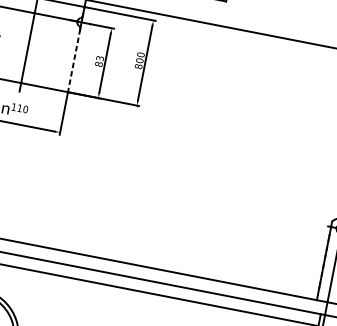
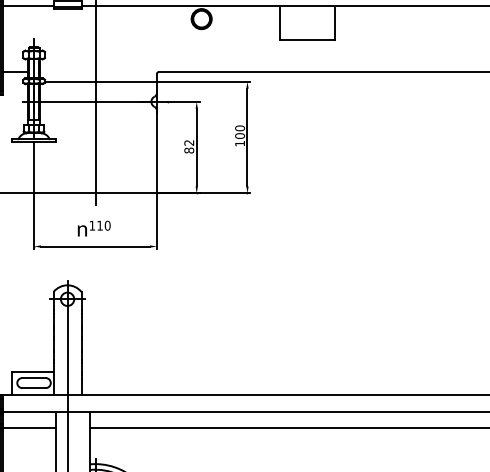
text: (100, 58) -> (189, 142), 83 -> 82
line: (73, 60) -> (156, 152), dashed -> solid
text: (139, 66) -> (240, 143), 800 -> 100

